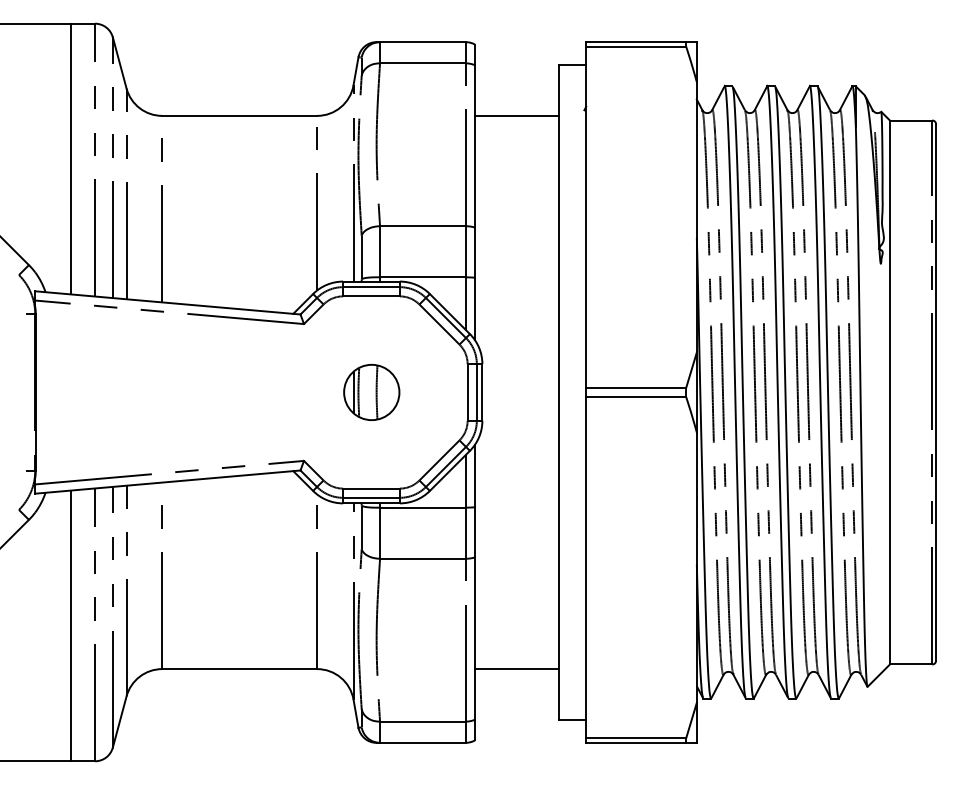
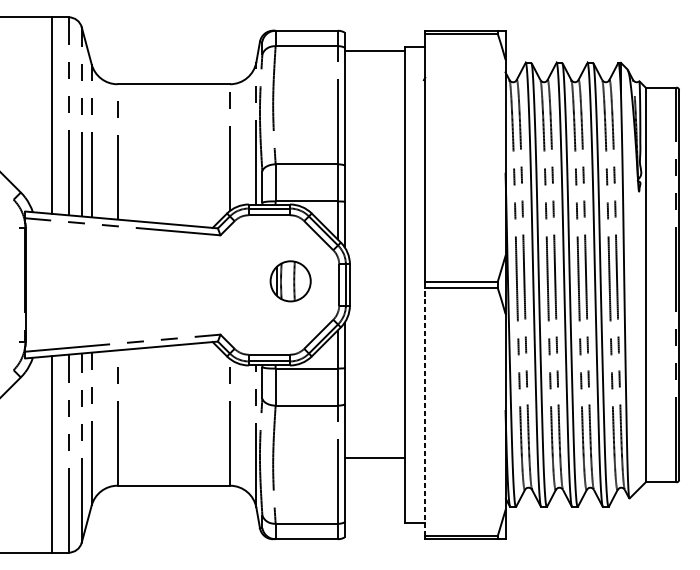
line: (516, 115) -> (374, 50), moved
part: (371, 392) -> (290, 281), moved
line: (586, 567) -> (425, 411), solid -> dashed
line: (516, 669) -> (374, 458), moved

